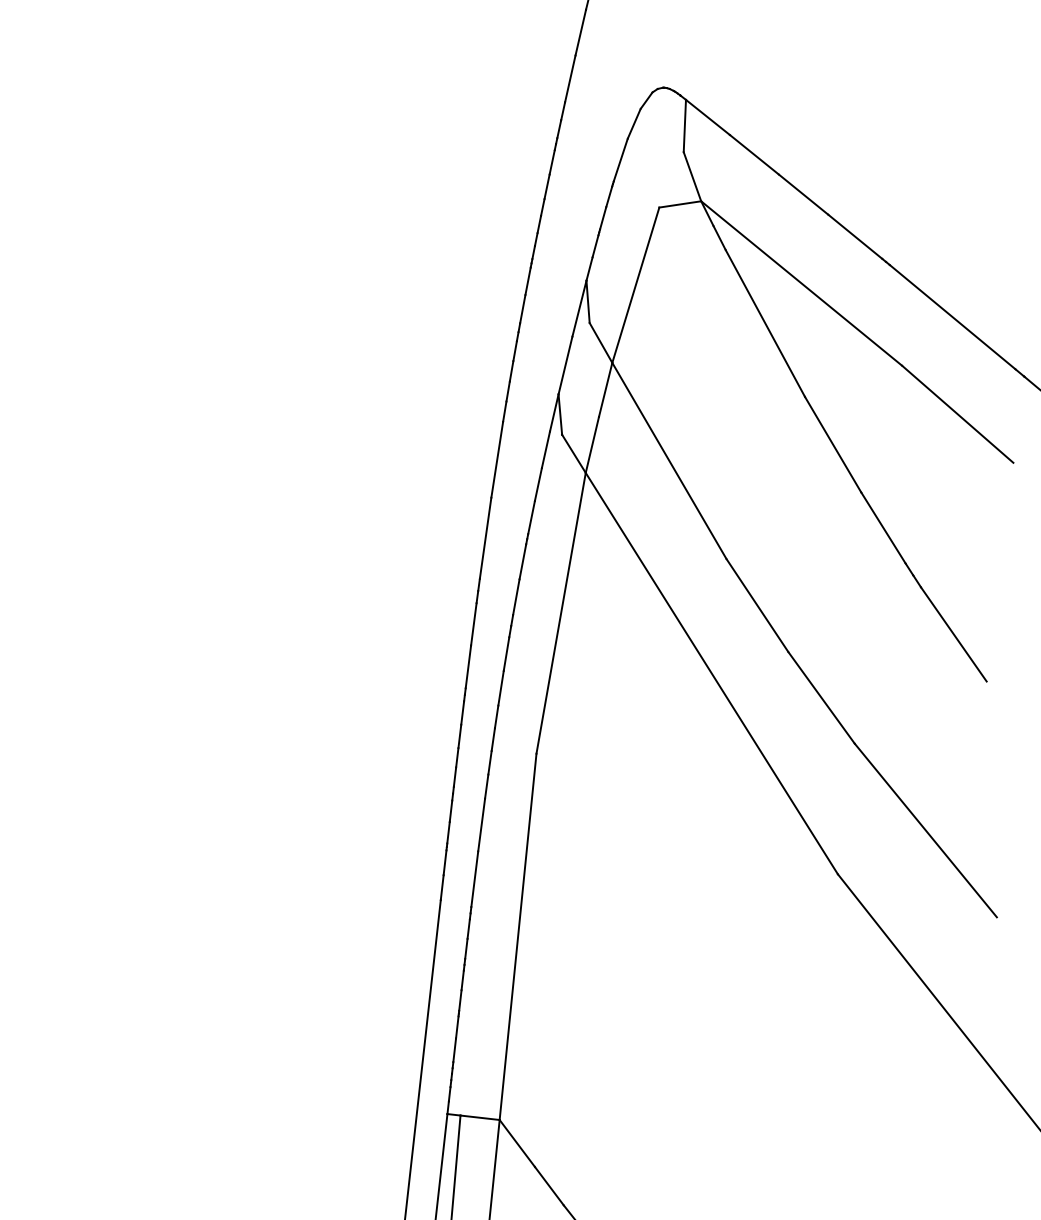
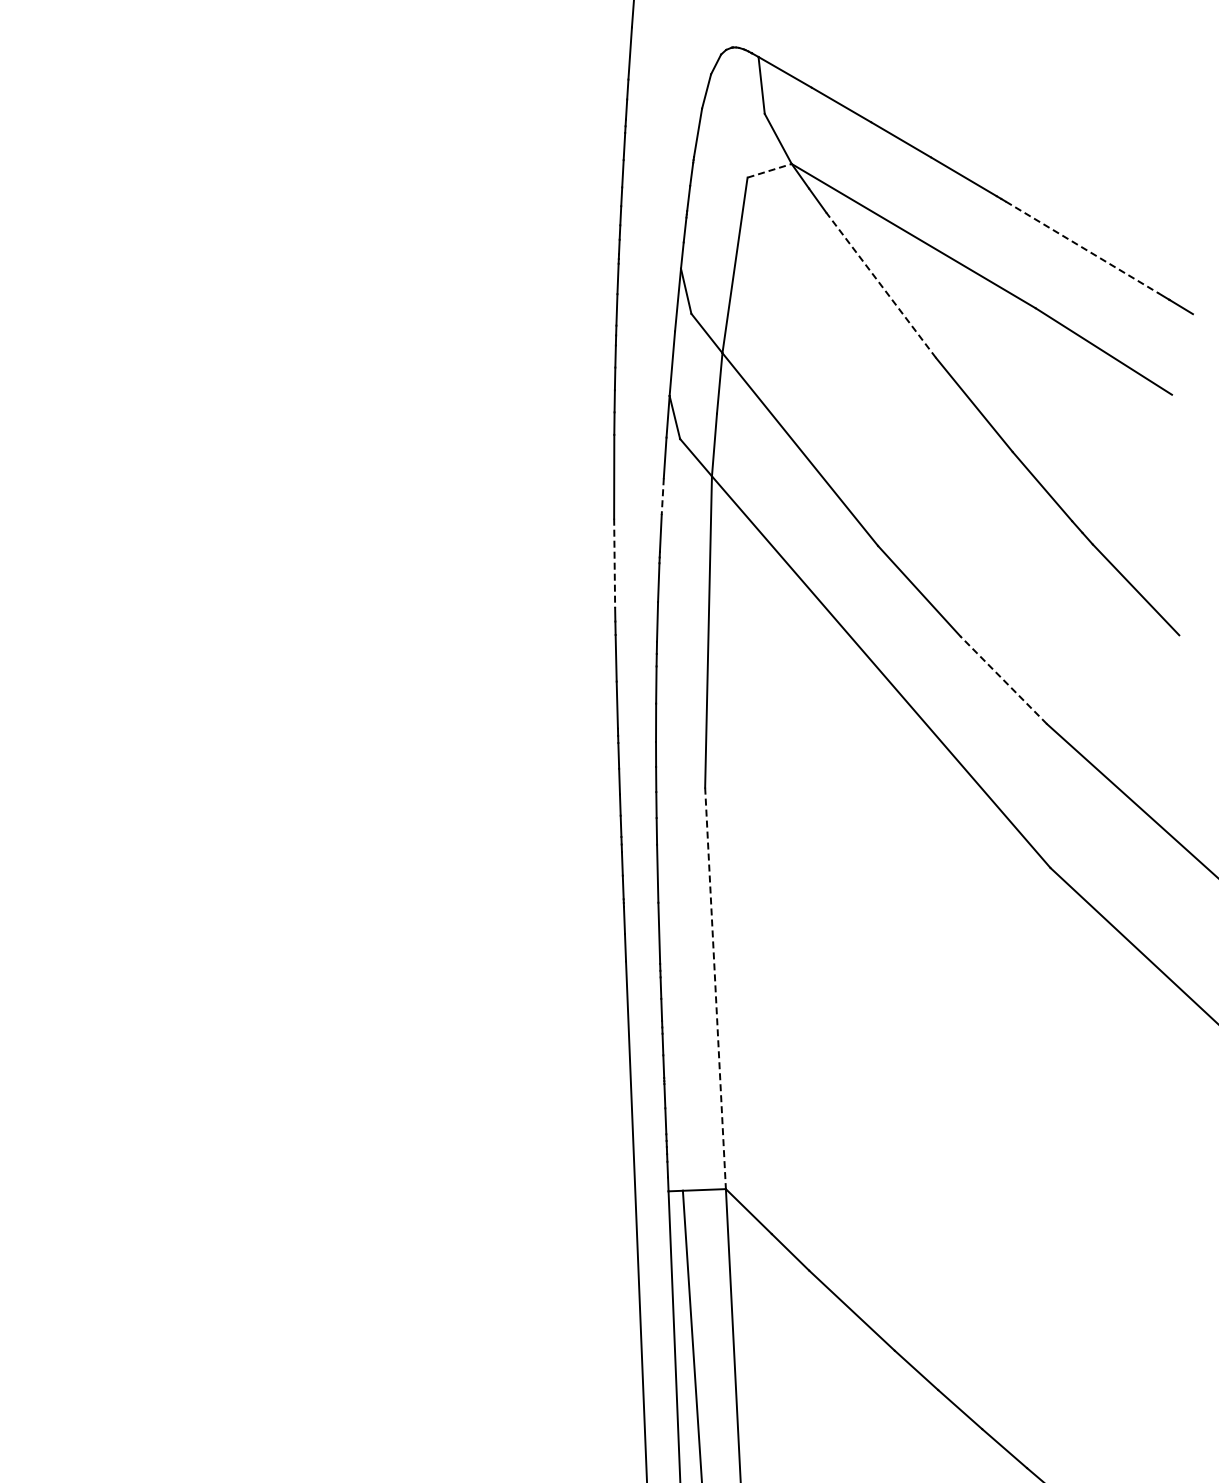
line: (681, 204) -> (770, 170), solid -> dashed
line: (952, 317) -> (1082, 247), solid -> dashed
line: (764, 322) -> (880, 284), solid -> dashed
line: (538, 485) -> (662, 497), solid -> dashed
line: (485, 538) -> (614, 563), solid -> dashed
line: (821, 698) -> (1003, 680), solid -> dashed
line: (518, 936) -> (715, 988), solid -> dashed

